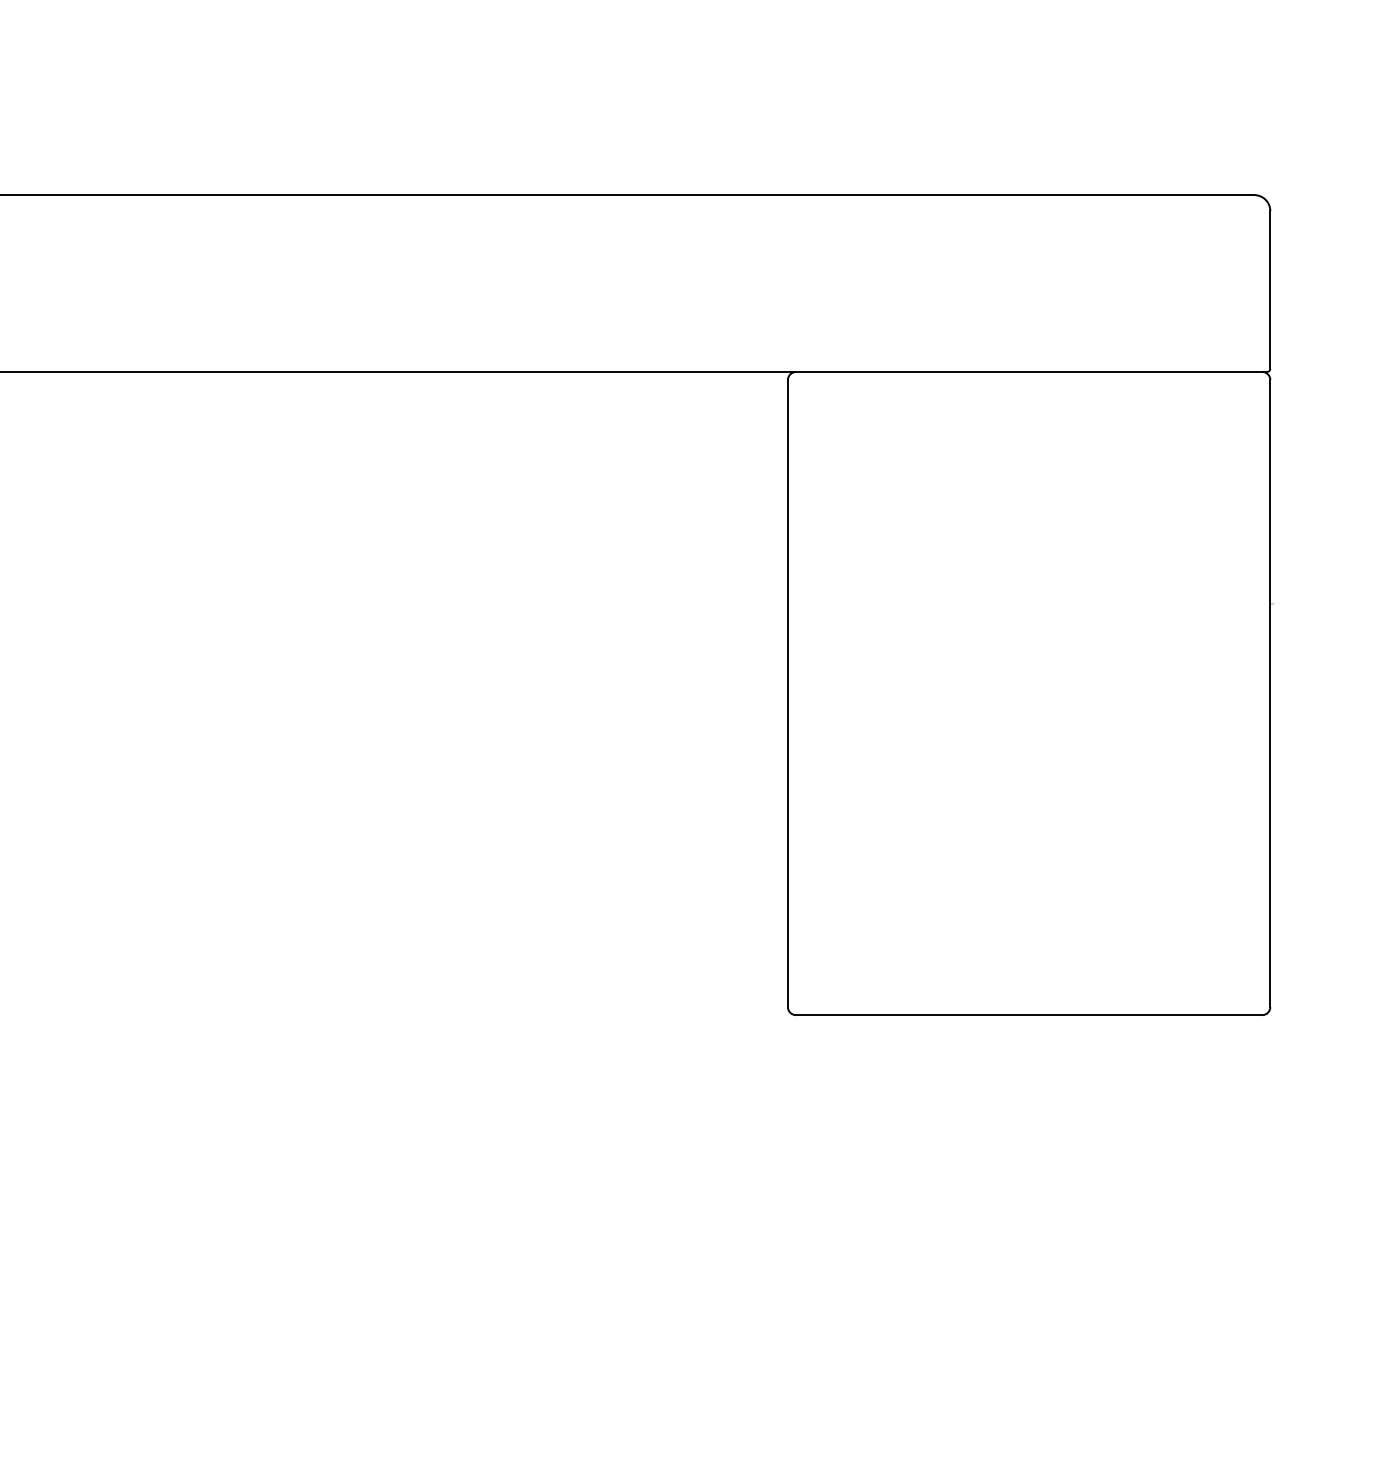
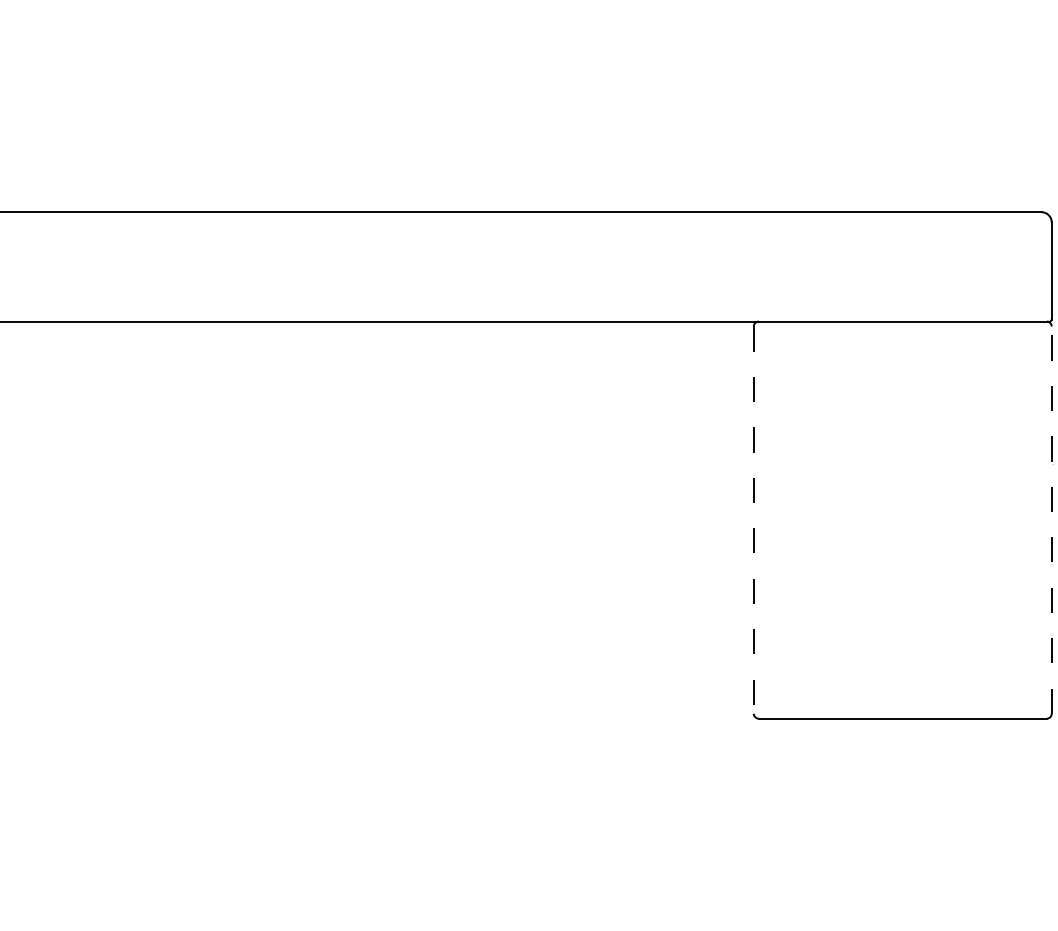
line: (787, 694) -> (753, 520), solid -> dashed
line: (1269, 694) -> (1051, 520), solid -> dashed

